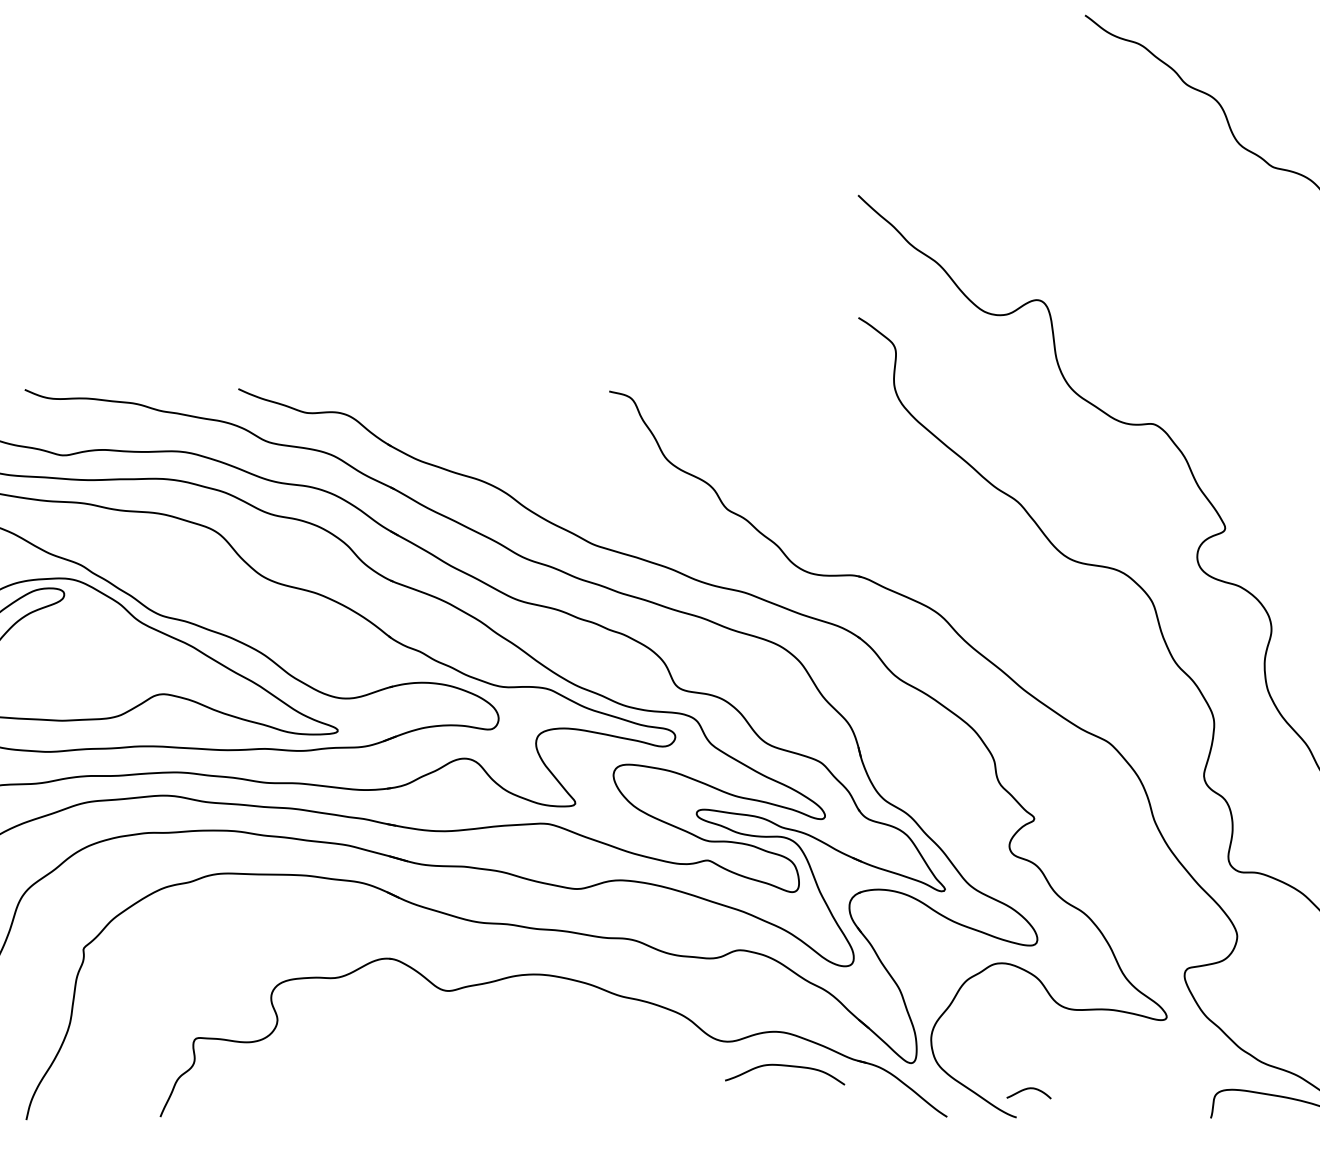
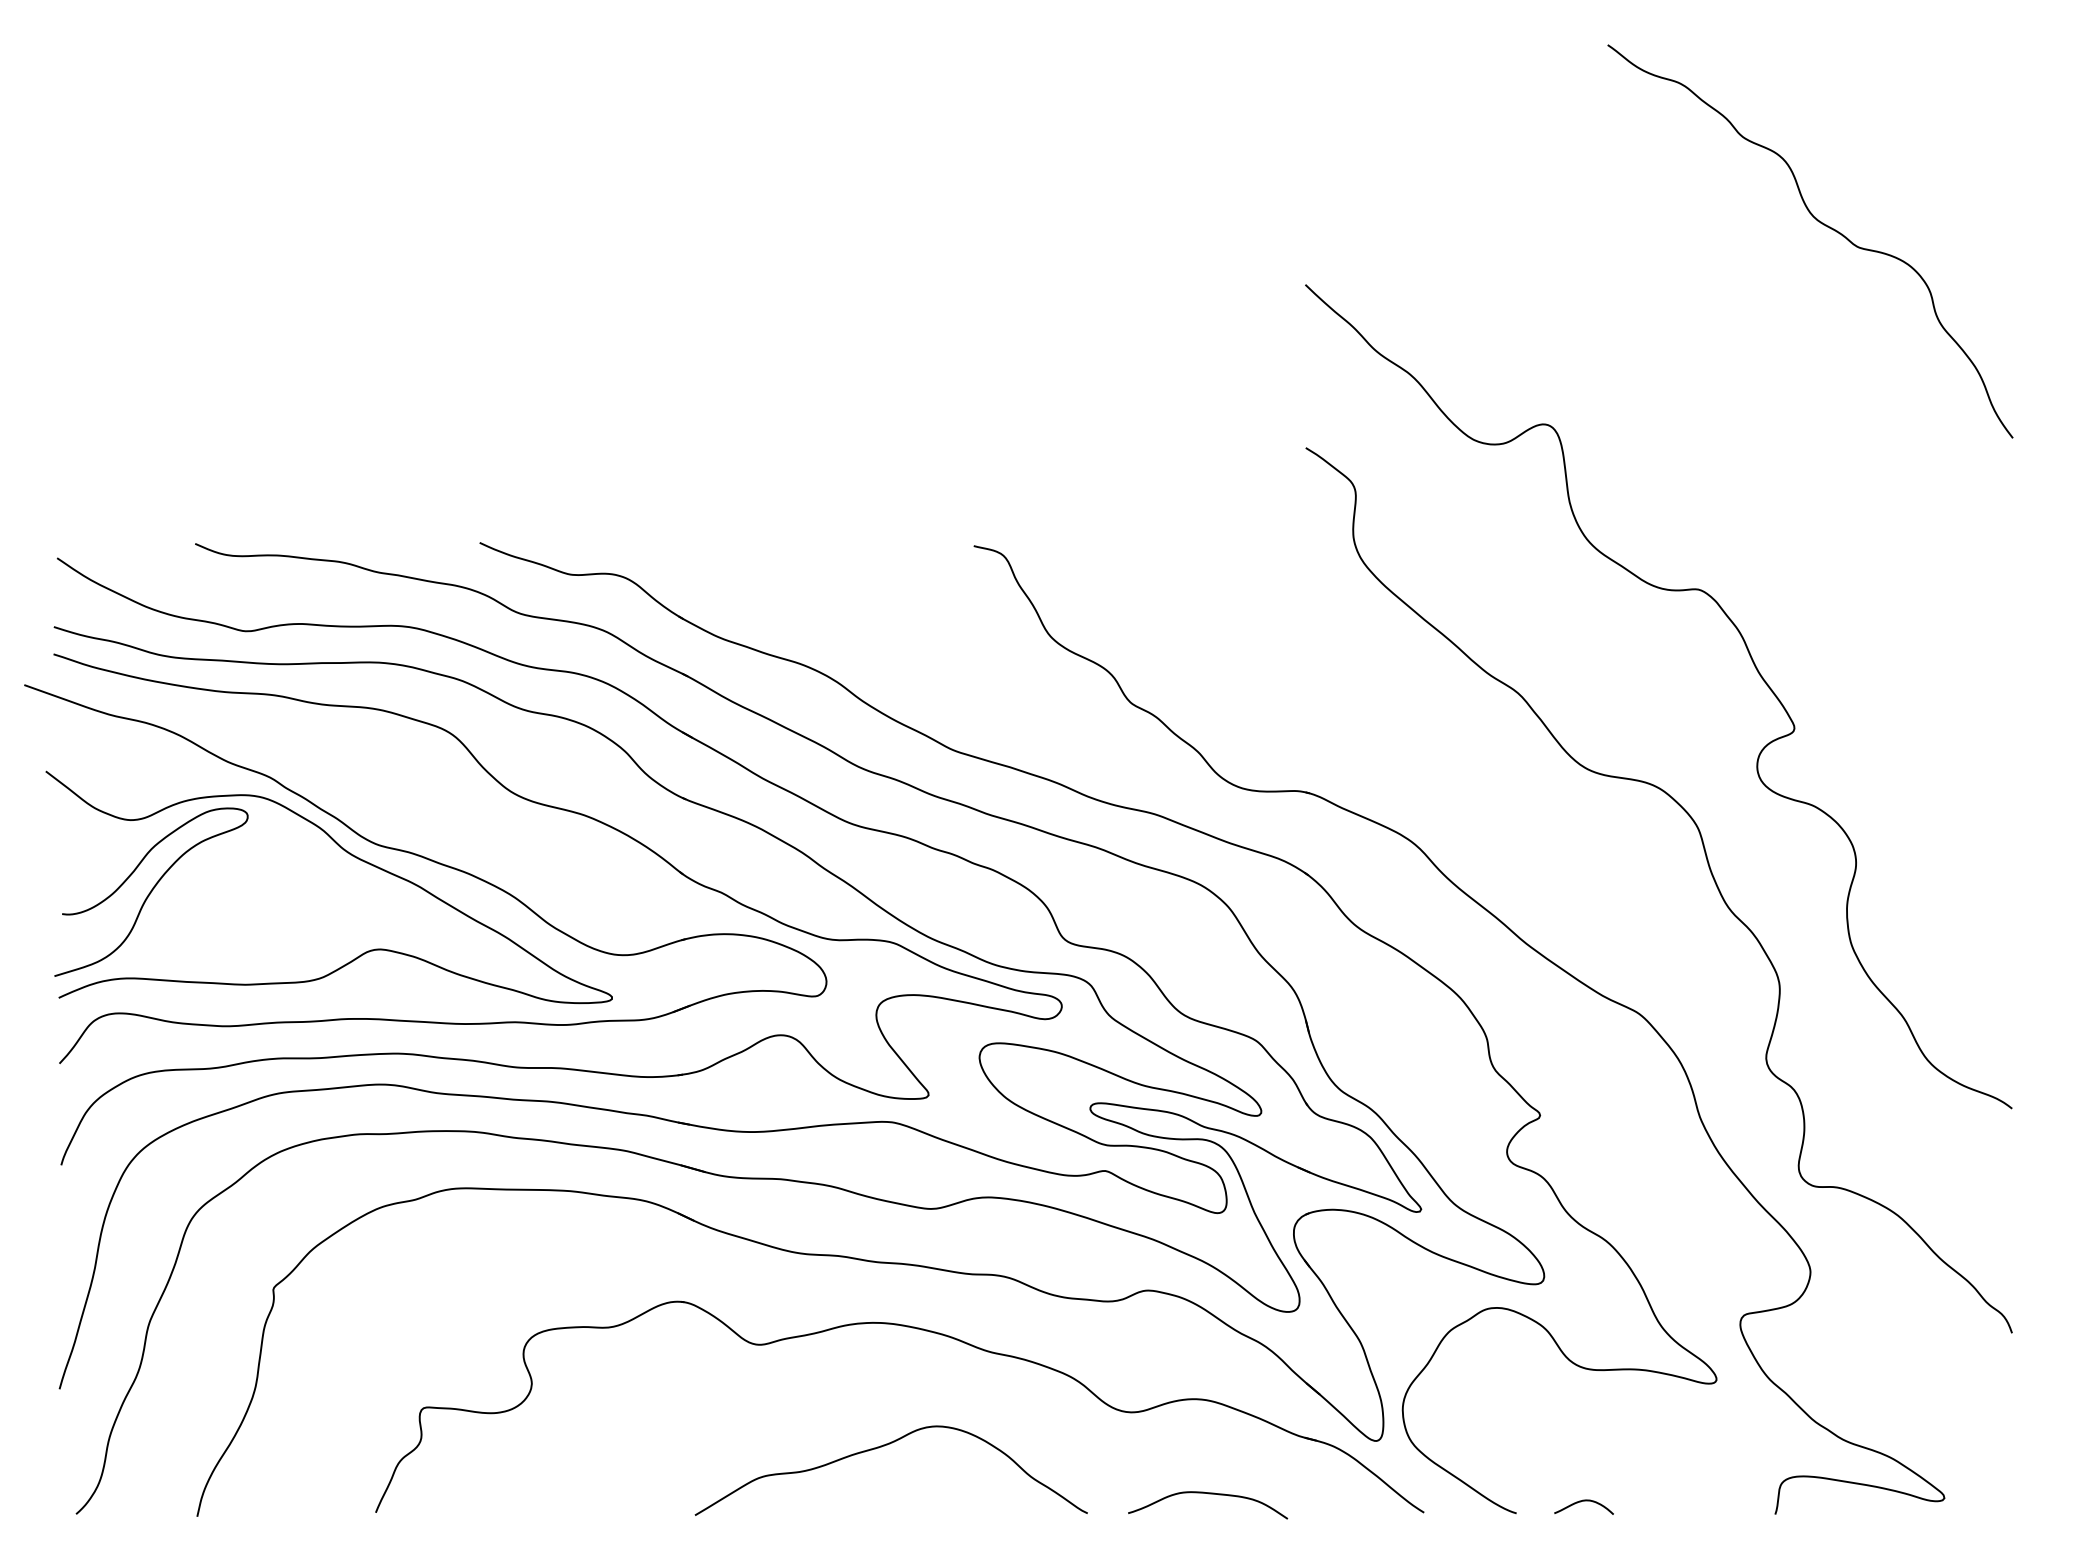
curve: (785, 1066) -> (1208, 1494), moved
curve: (539, 1068) -> (881, 1447), added
curve: (1028, 1089) -> (1583, 1501), moved

